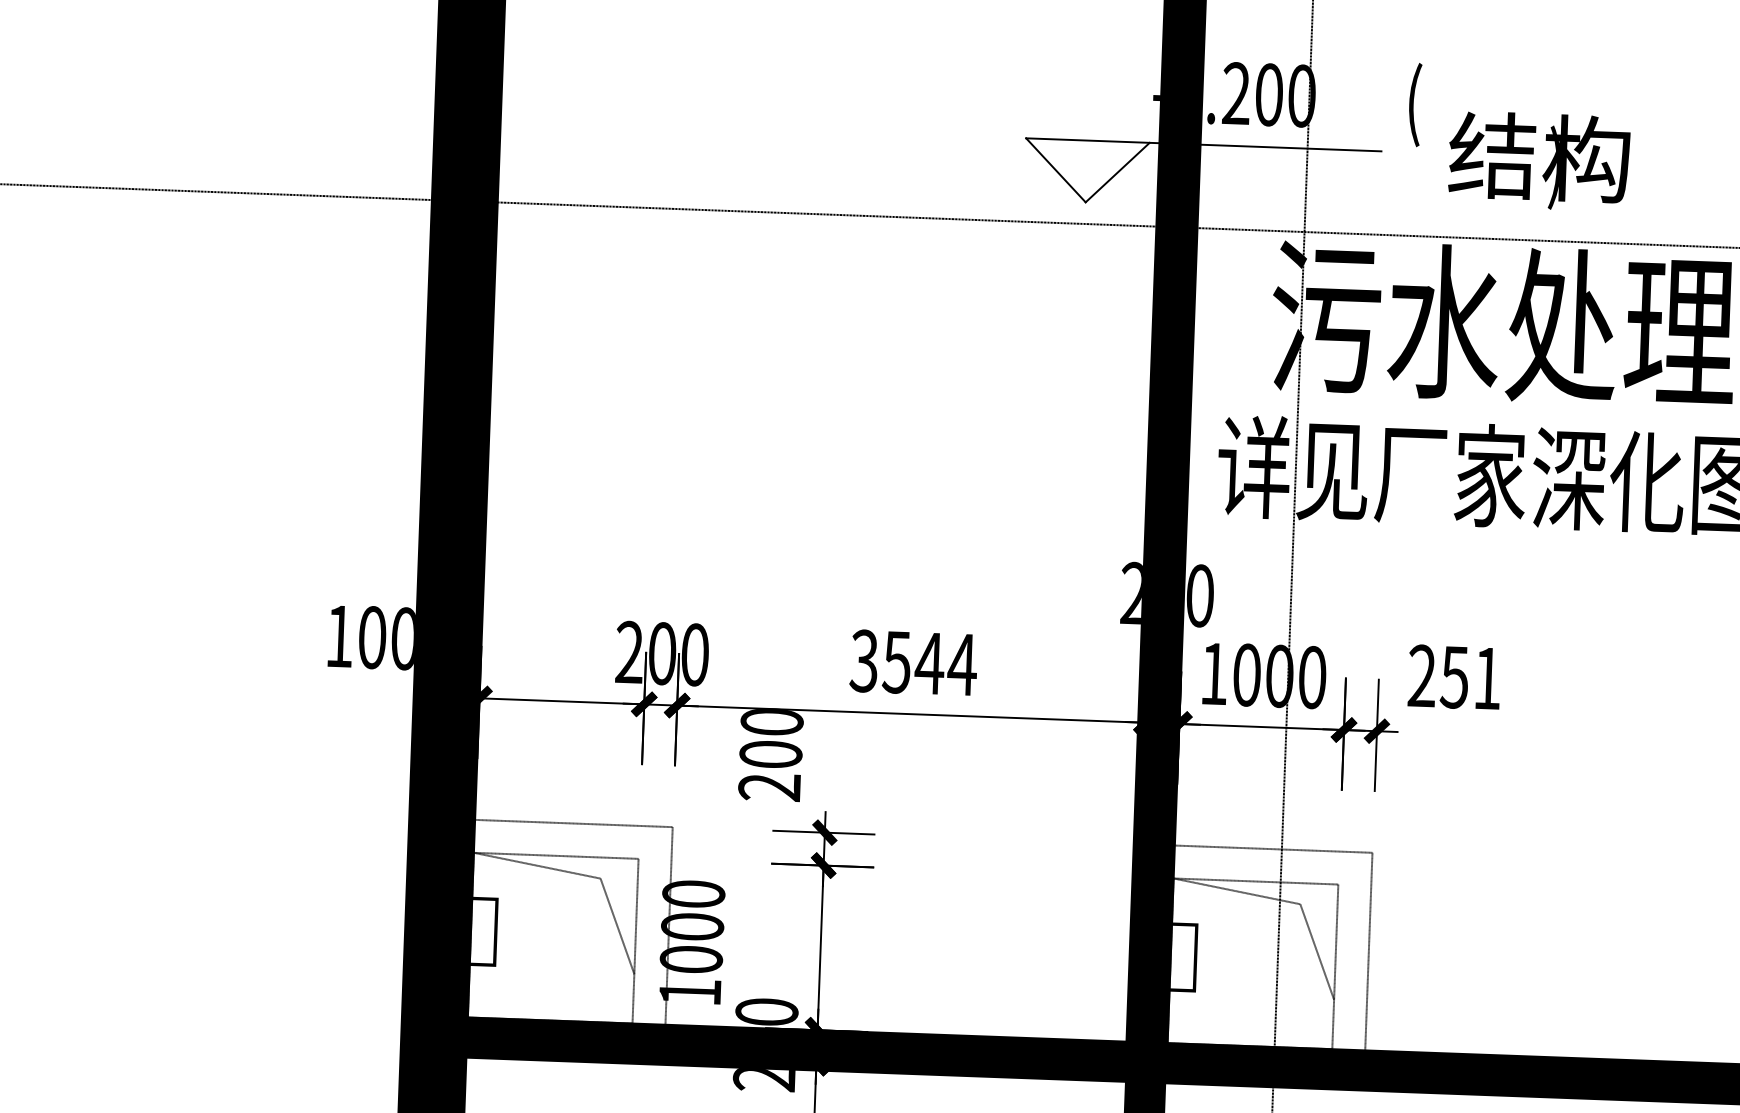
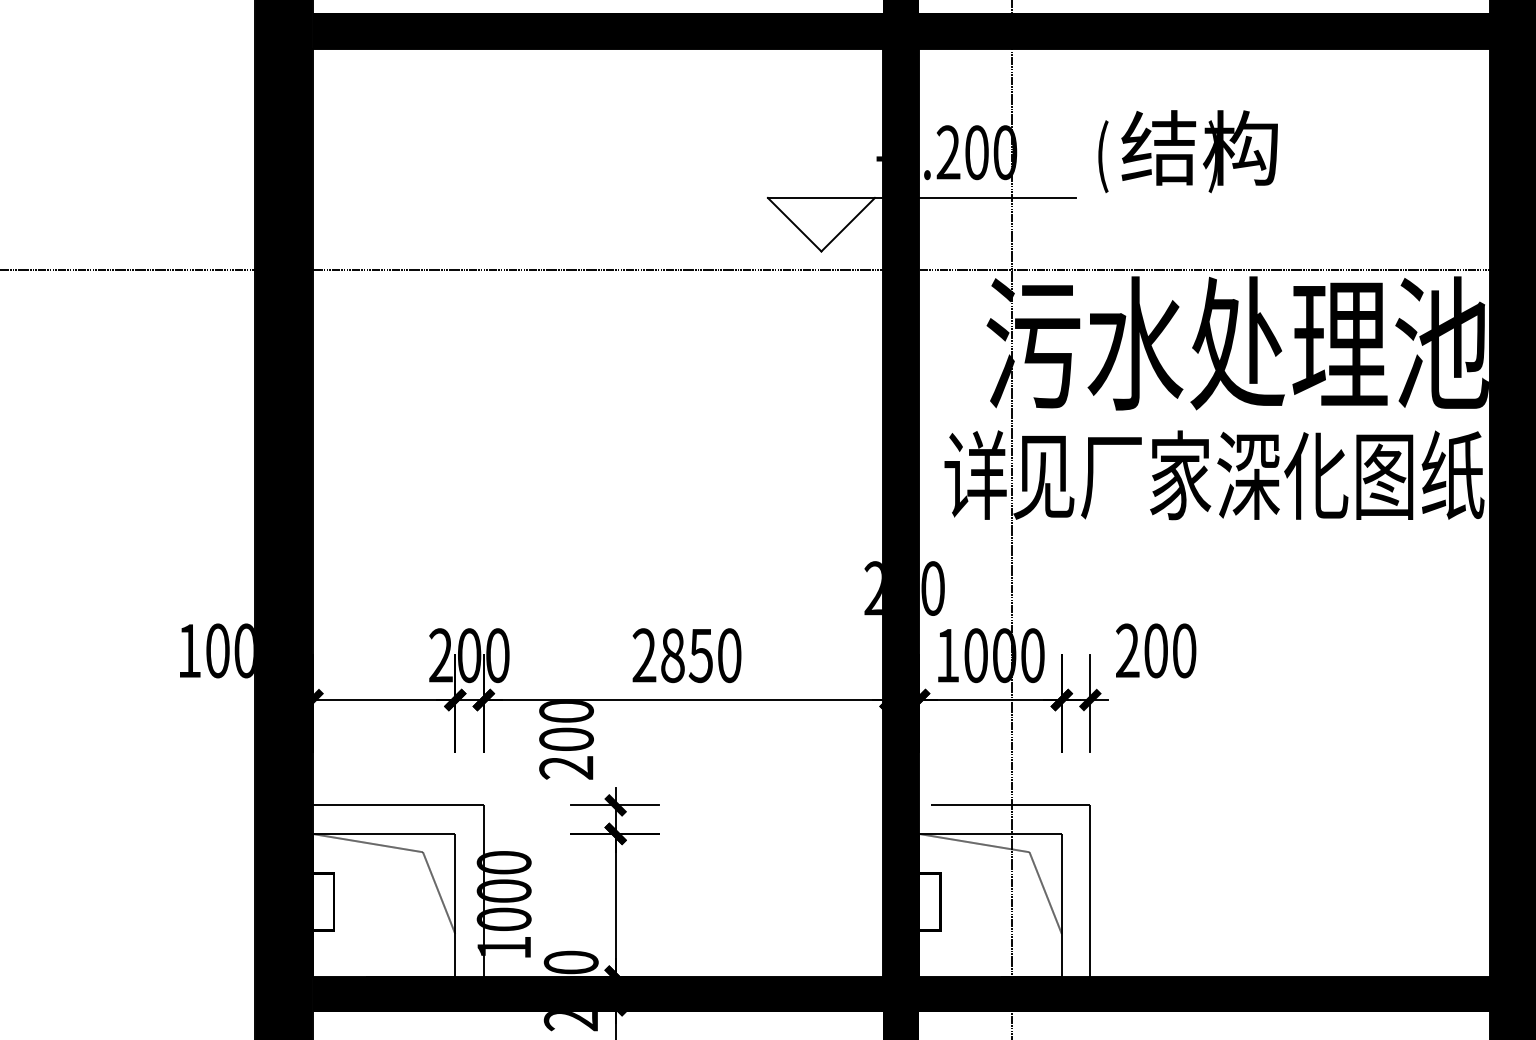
text: (1538, 161) -> (1199, 151), moved
text: (914, 662) -> (687, 655), 3544 -> 2850
text: (1470, 677) -> (1169, 650), 251 -> 200

